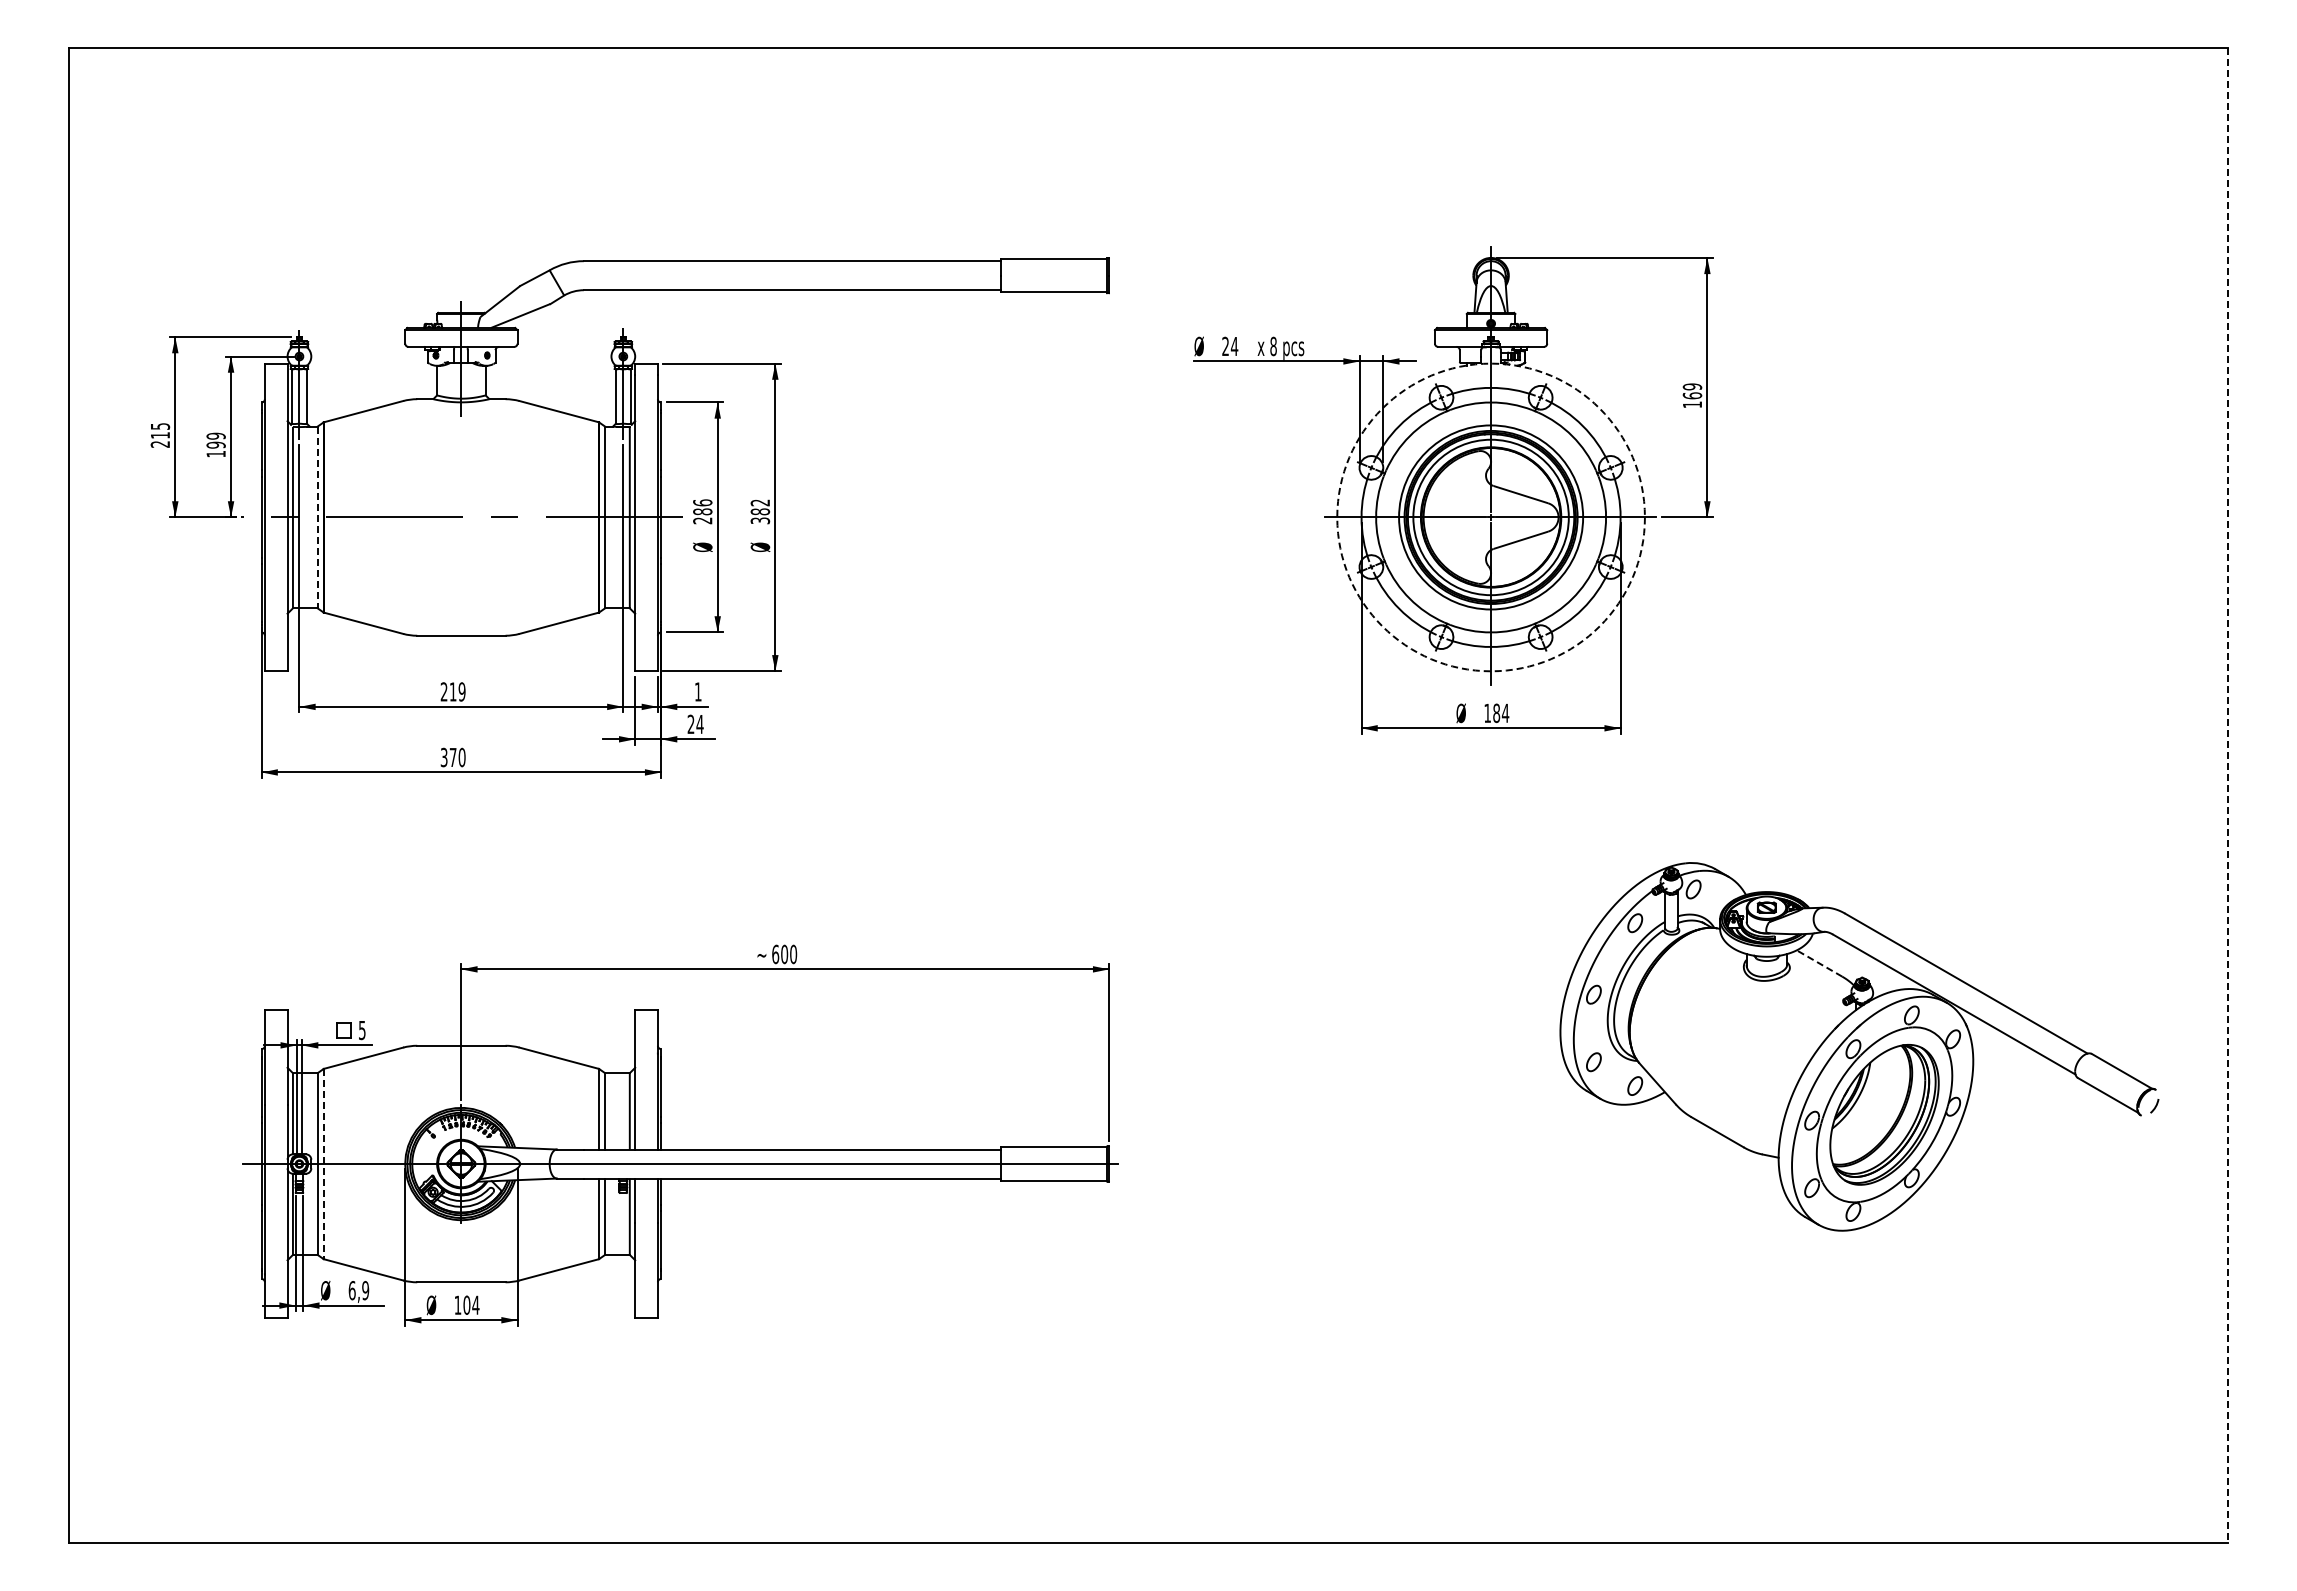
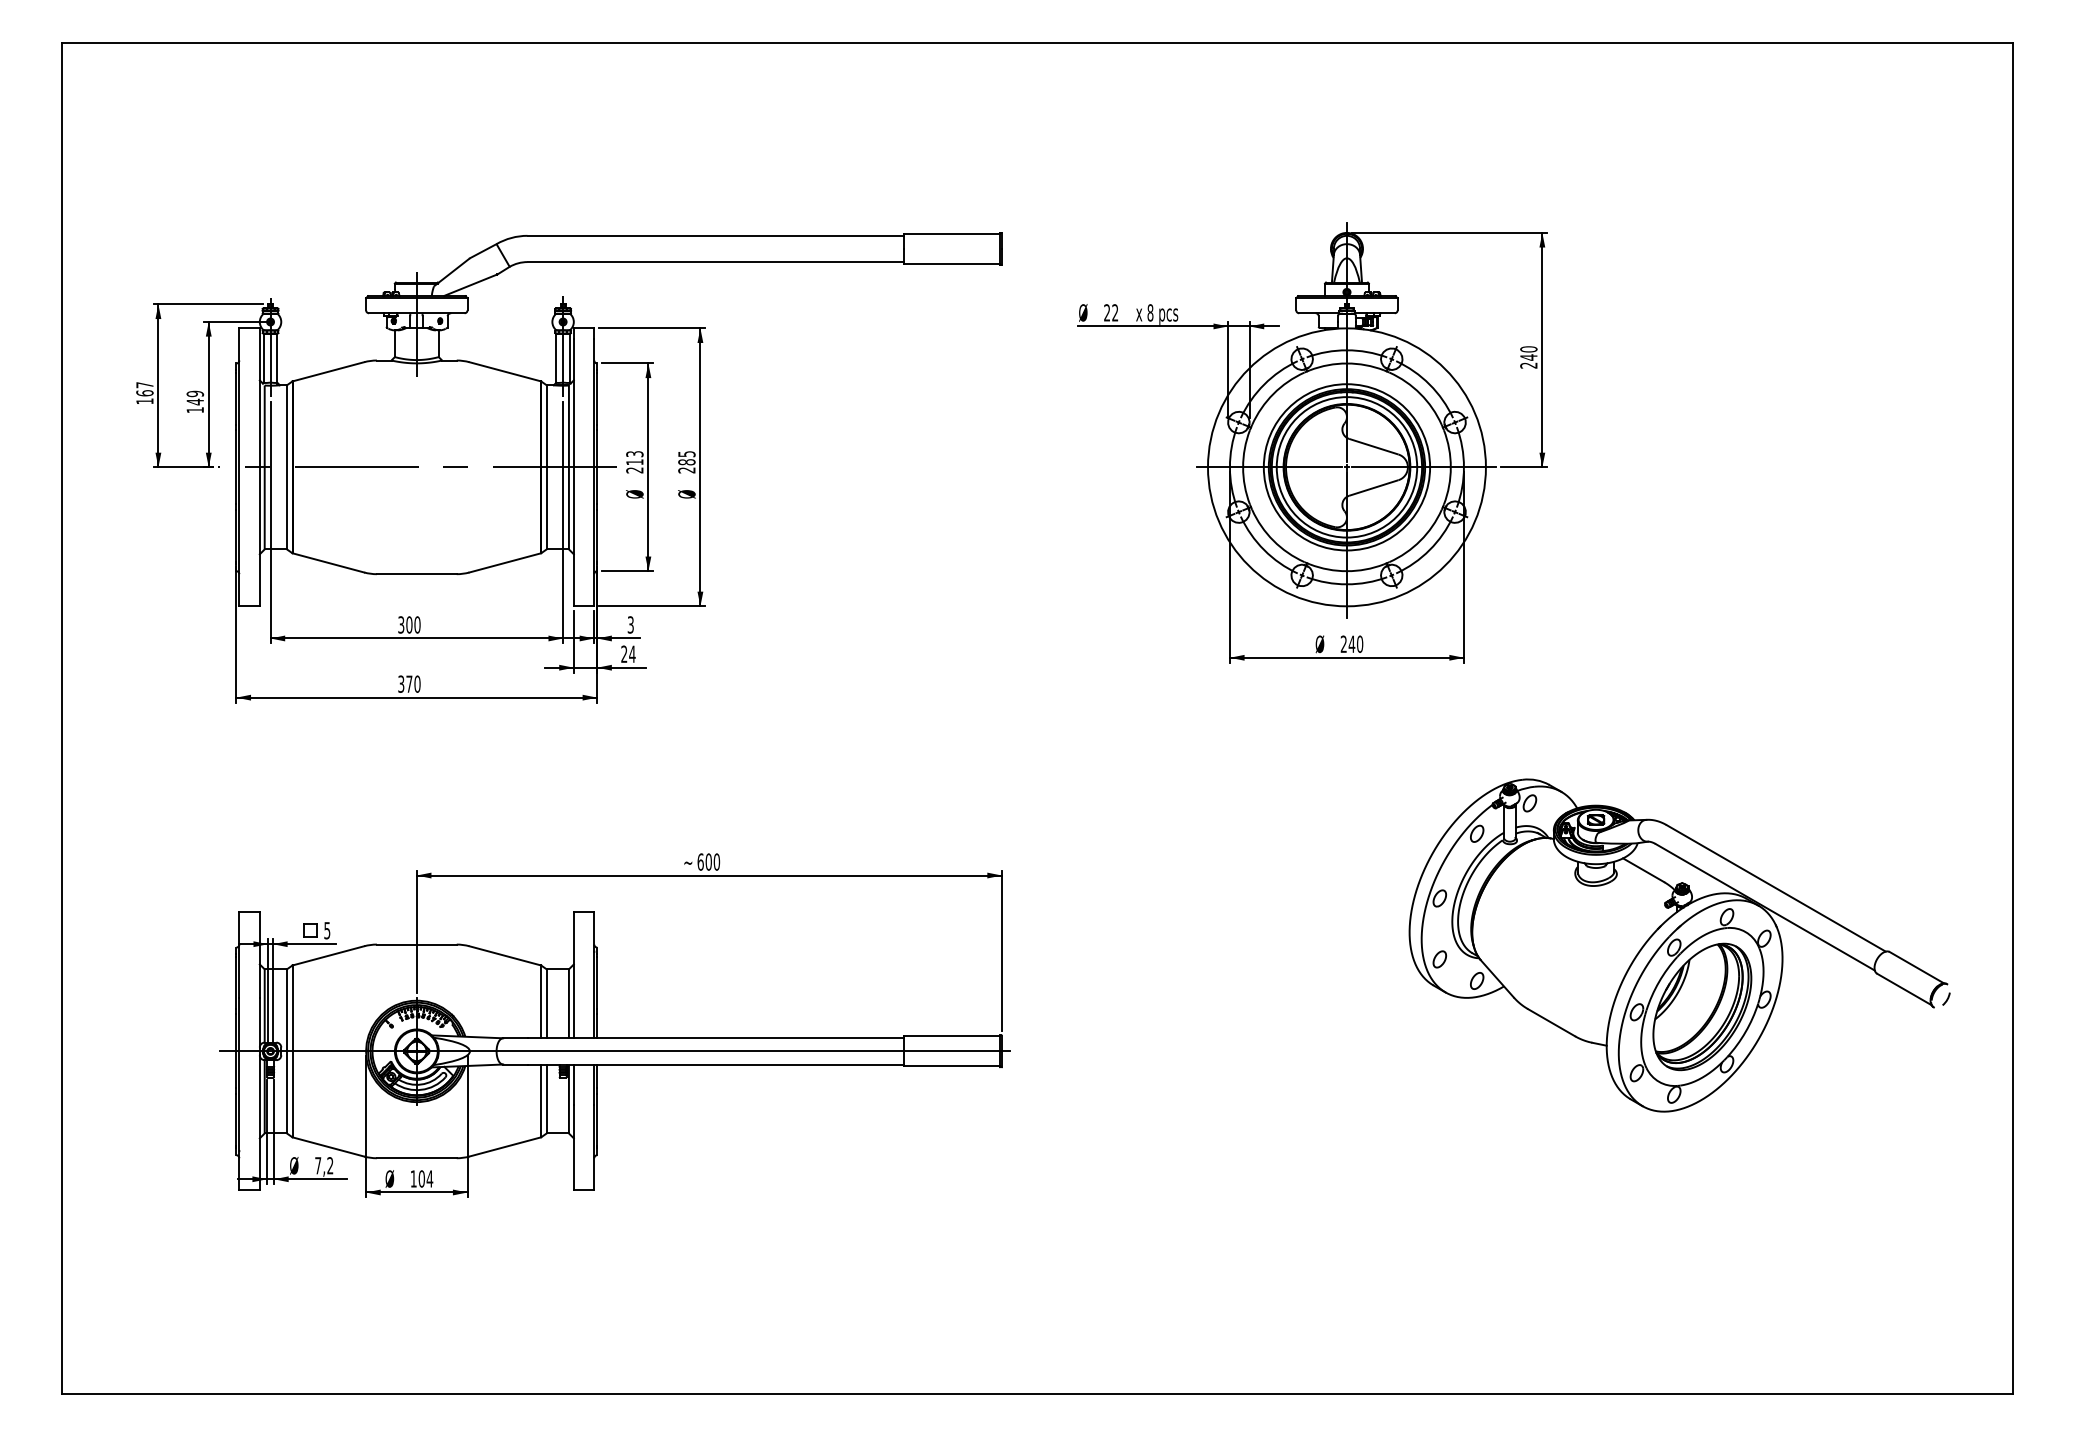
text: (1234, 345) -> (1115, 312), 24 -> 22
text: (1692, 395) -> (1528, 357), 169 -> 240
text: (160, 435) -> (145, 393), 215 -> 167
text: (215, 444) -> (194, 401), 199 -> 149
text: (702, 507) -> (634, 458), 286 -> 213
text: (760, 511) -> (687, 461), 382 -> 285
line: (317, 517) -> (286, 467), dashed -> solid
circle: (1490, 517) -> (1346, 467), dashed -> solid
text: (452, 691) -> (408, 624), 219 -> 300
text: (698, 691) -> (631, 624), 1 -> 3
text: (1496, 713) -> (1351, 644), 184 -> 240
line: (2228, 795) -> (2013, 718), dashed -> solid
line: (1819, 963) -> (1643, 870), dashed -> solid
line: (323, 1164) -> (292, 1051), dashed -> solid
text: (358, 1290) -> (323, 1165), 6,9 -> 7,2

